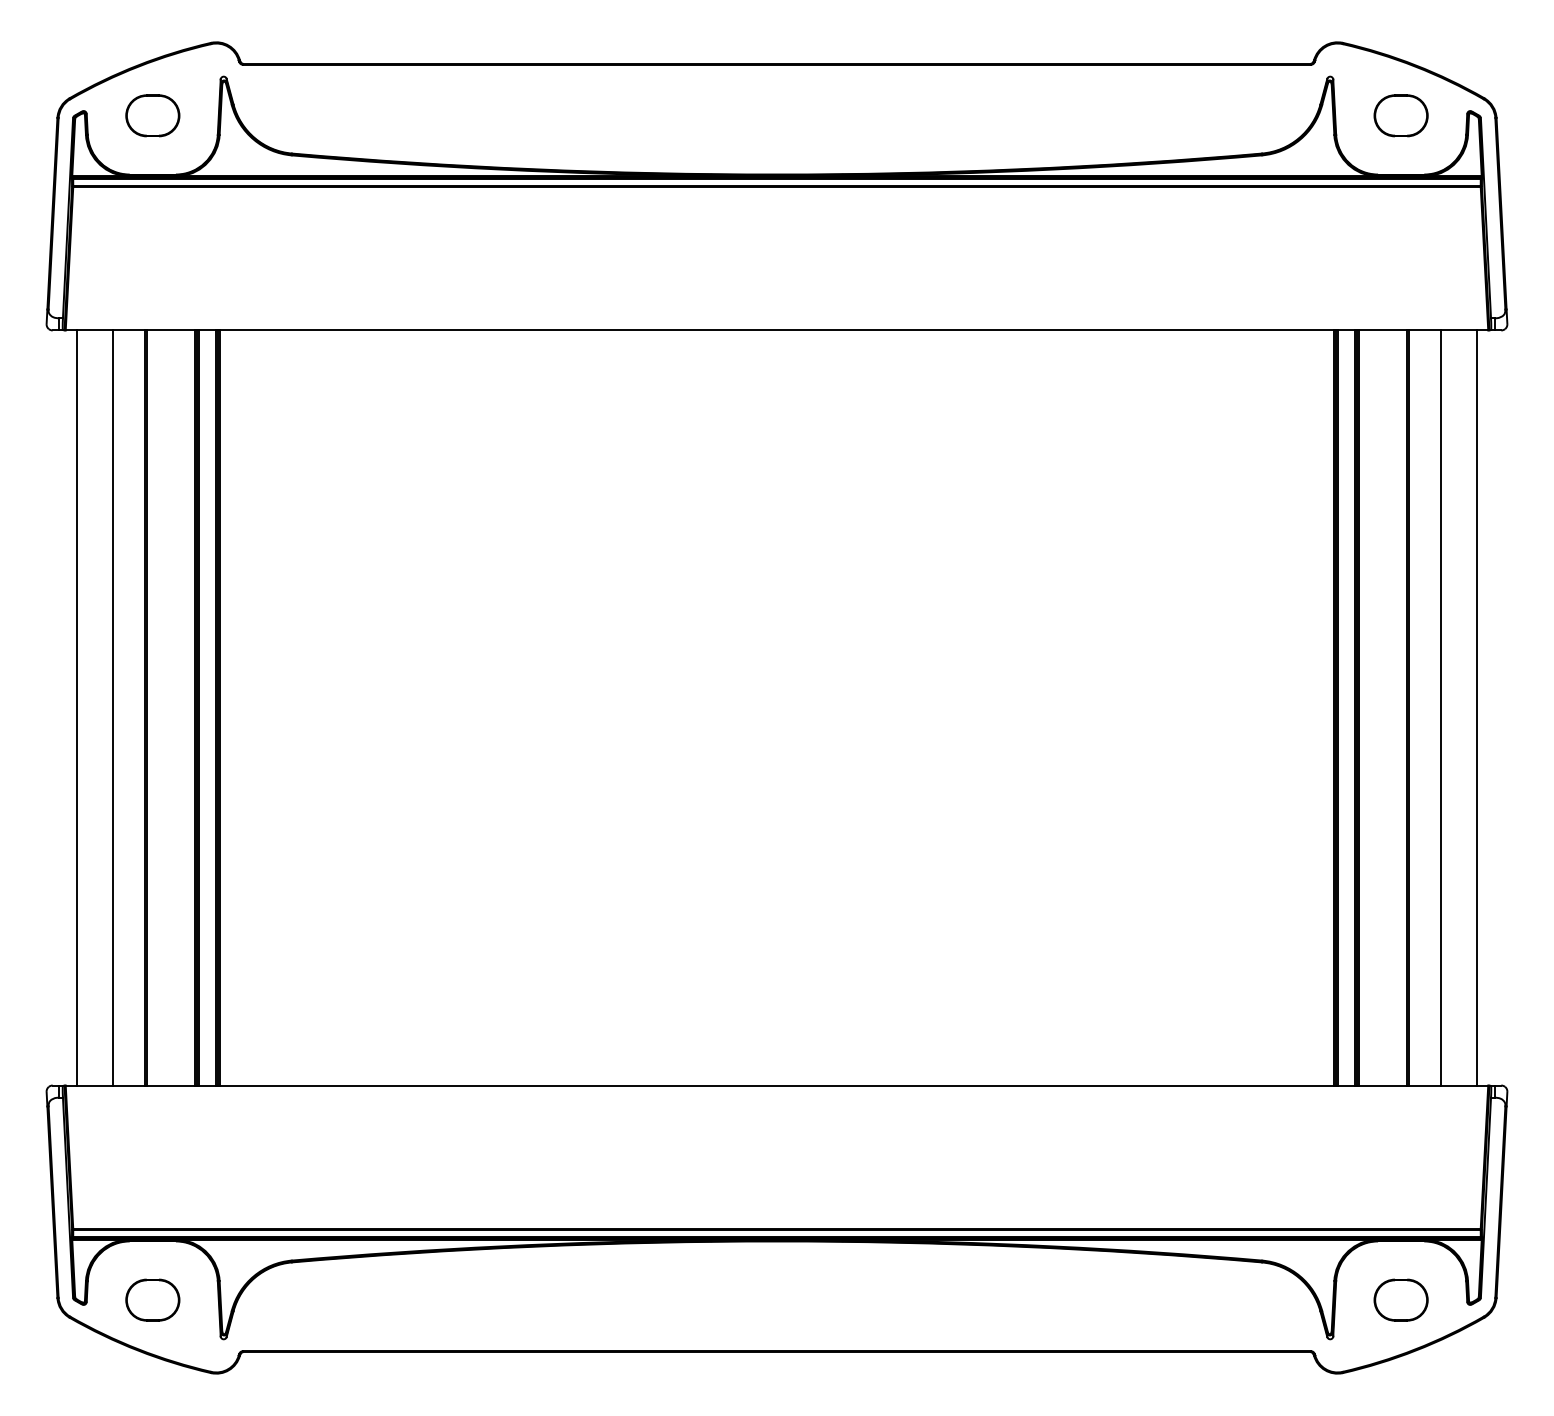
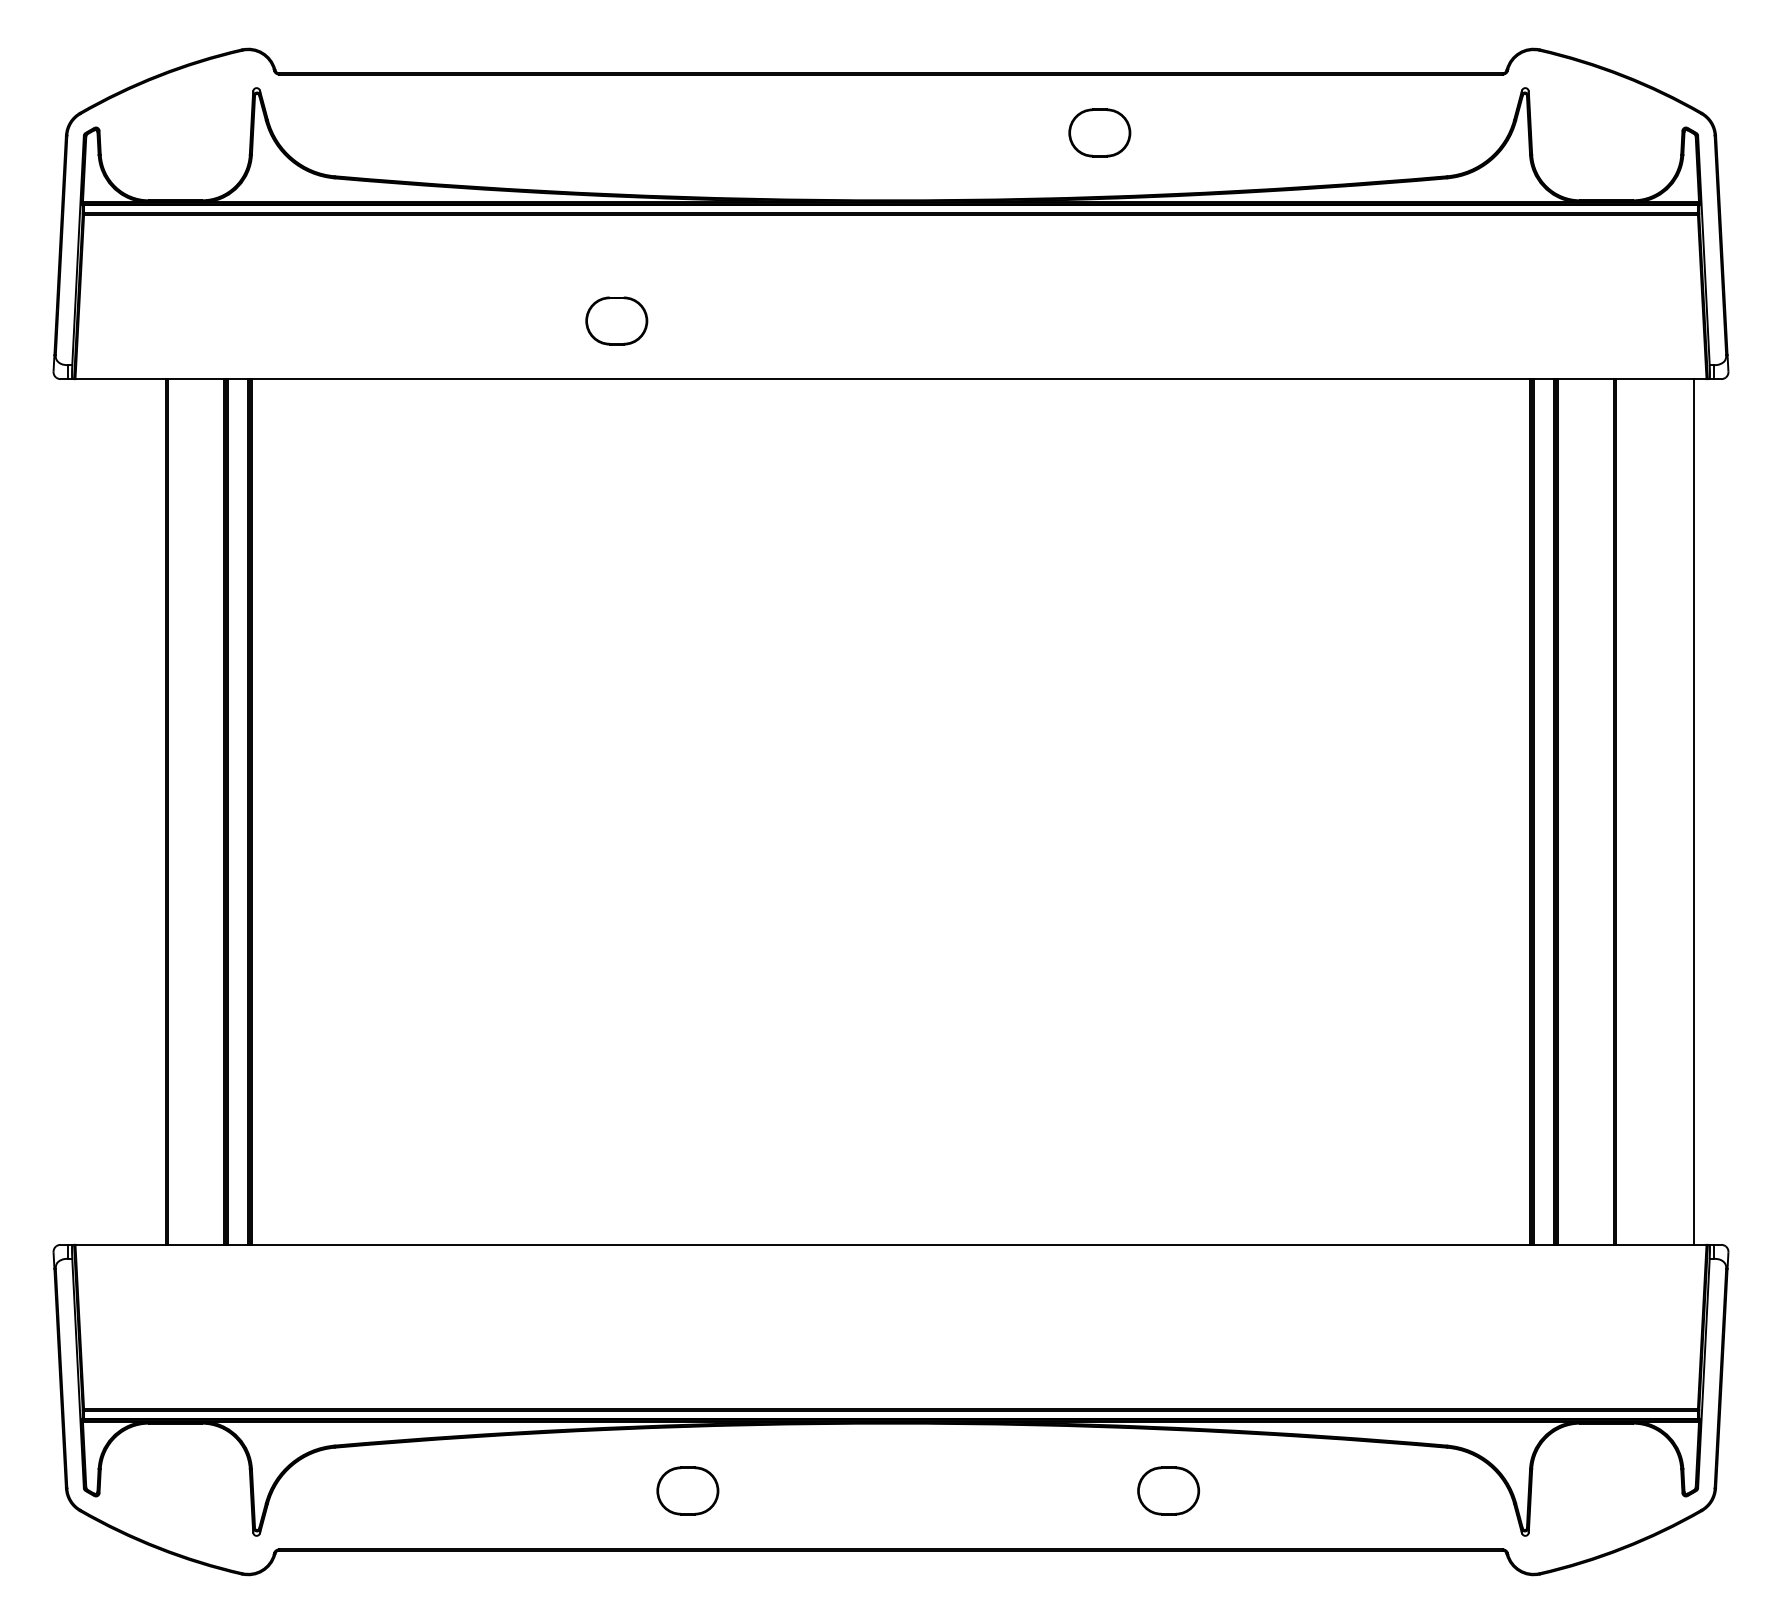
part: (152, 115) -> (616, 320), moved
part: (1400, 115) -> (1099, 132), moved
line: (76, 707) -> (87, 811), removed
line: (113, 707) -> (130, 811), removed
line: (1440, 707) -> (1651, 811), removed
part: (152, 1299) -> (687, 1490), moved
part: (1400, 1299) -> (1167, 1490), moved

